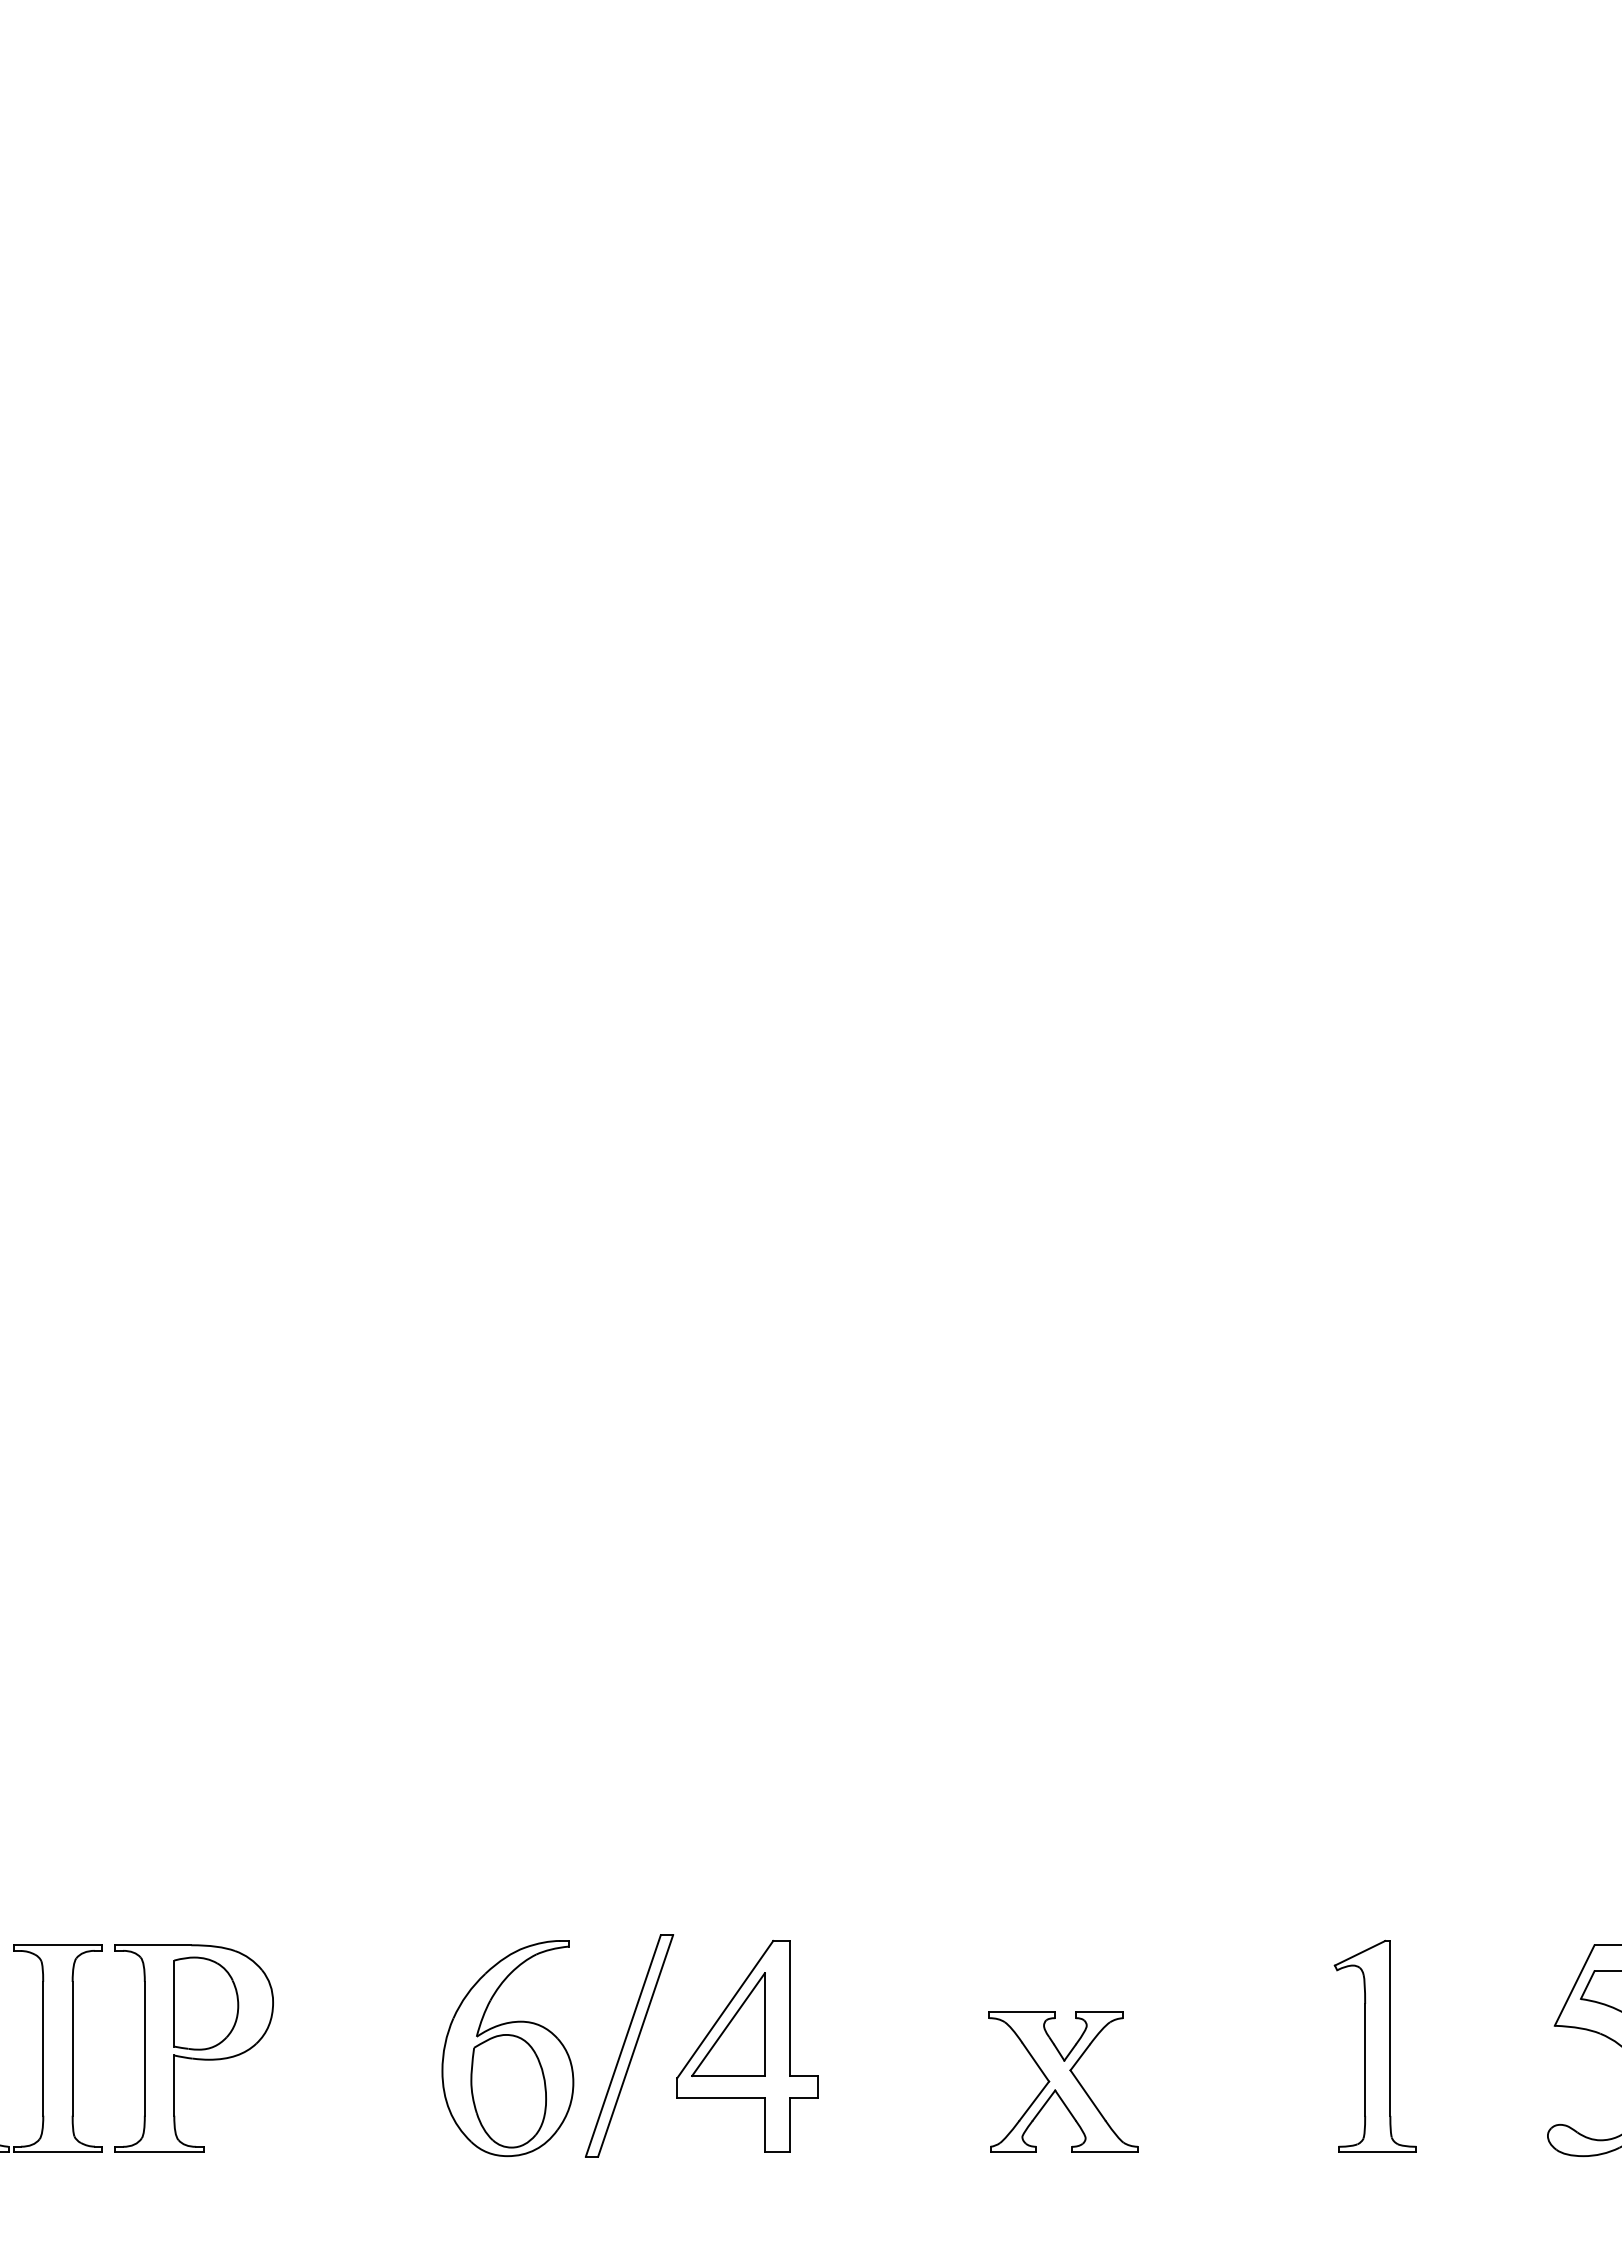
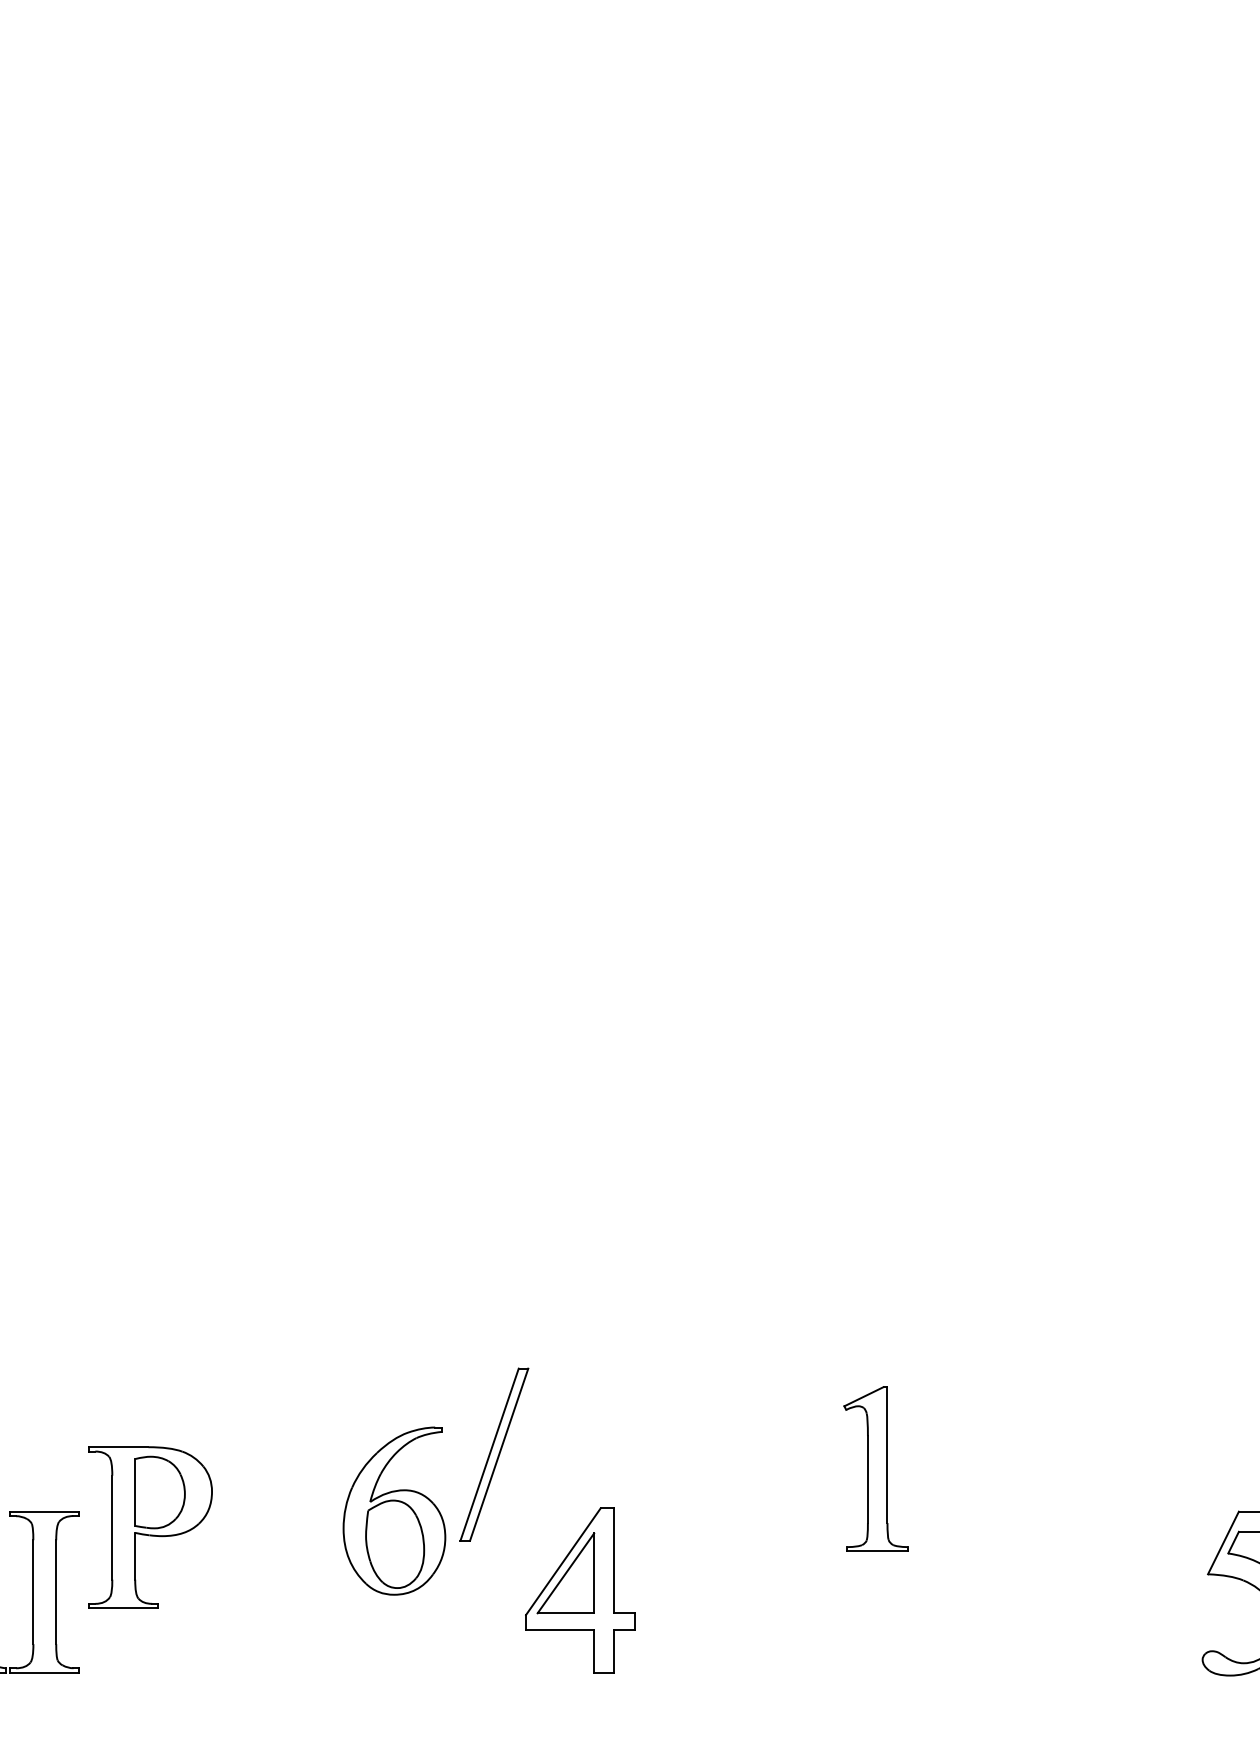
part: (629, 2045) -> (494, 1454), moved
part: (1374, 2045) -> (875, 1468), moved
part: (193, 2048) -> (150, 1527), moved
part: (507, 2048) -> (394, 1511), moved
part: (1063, 2081) -> (826, 1617), removed

